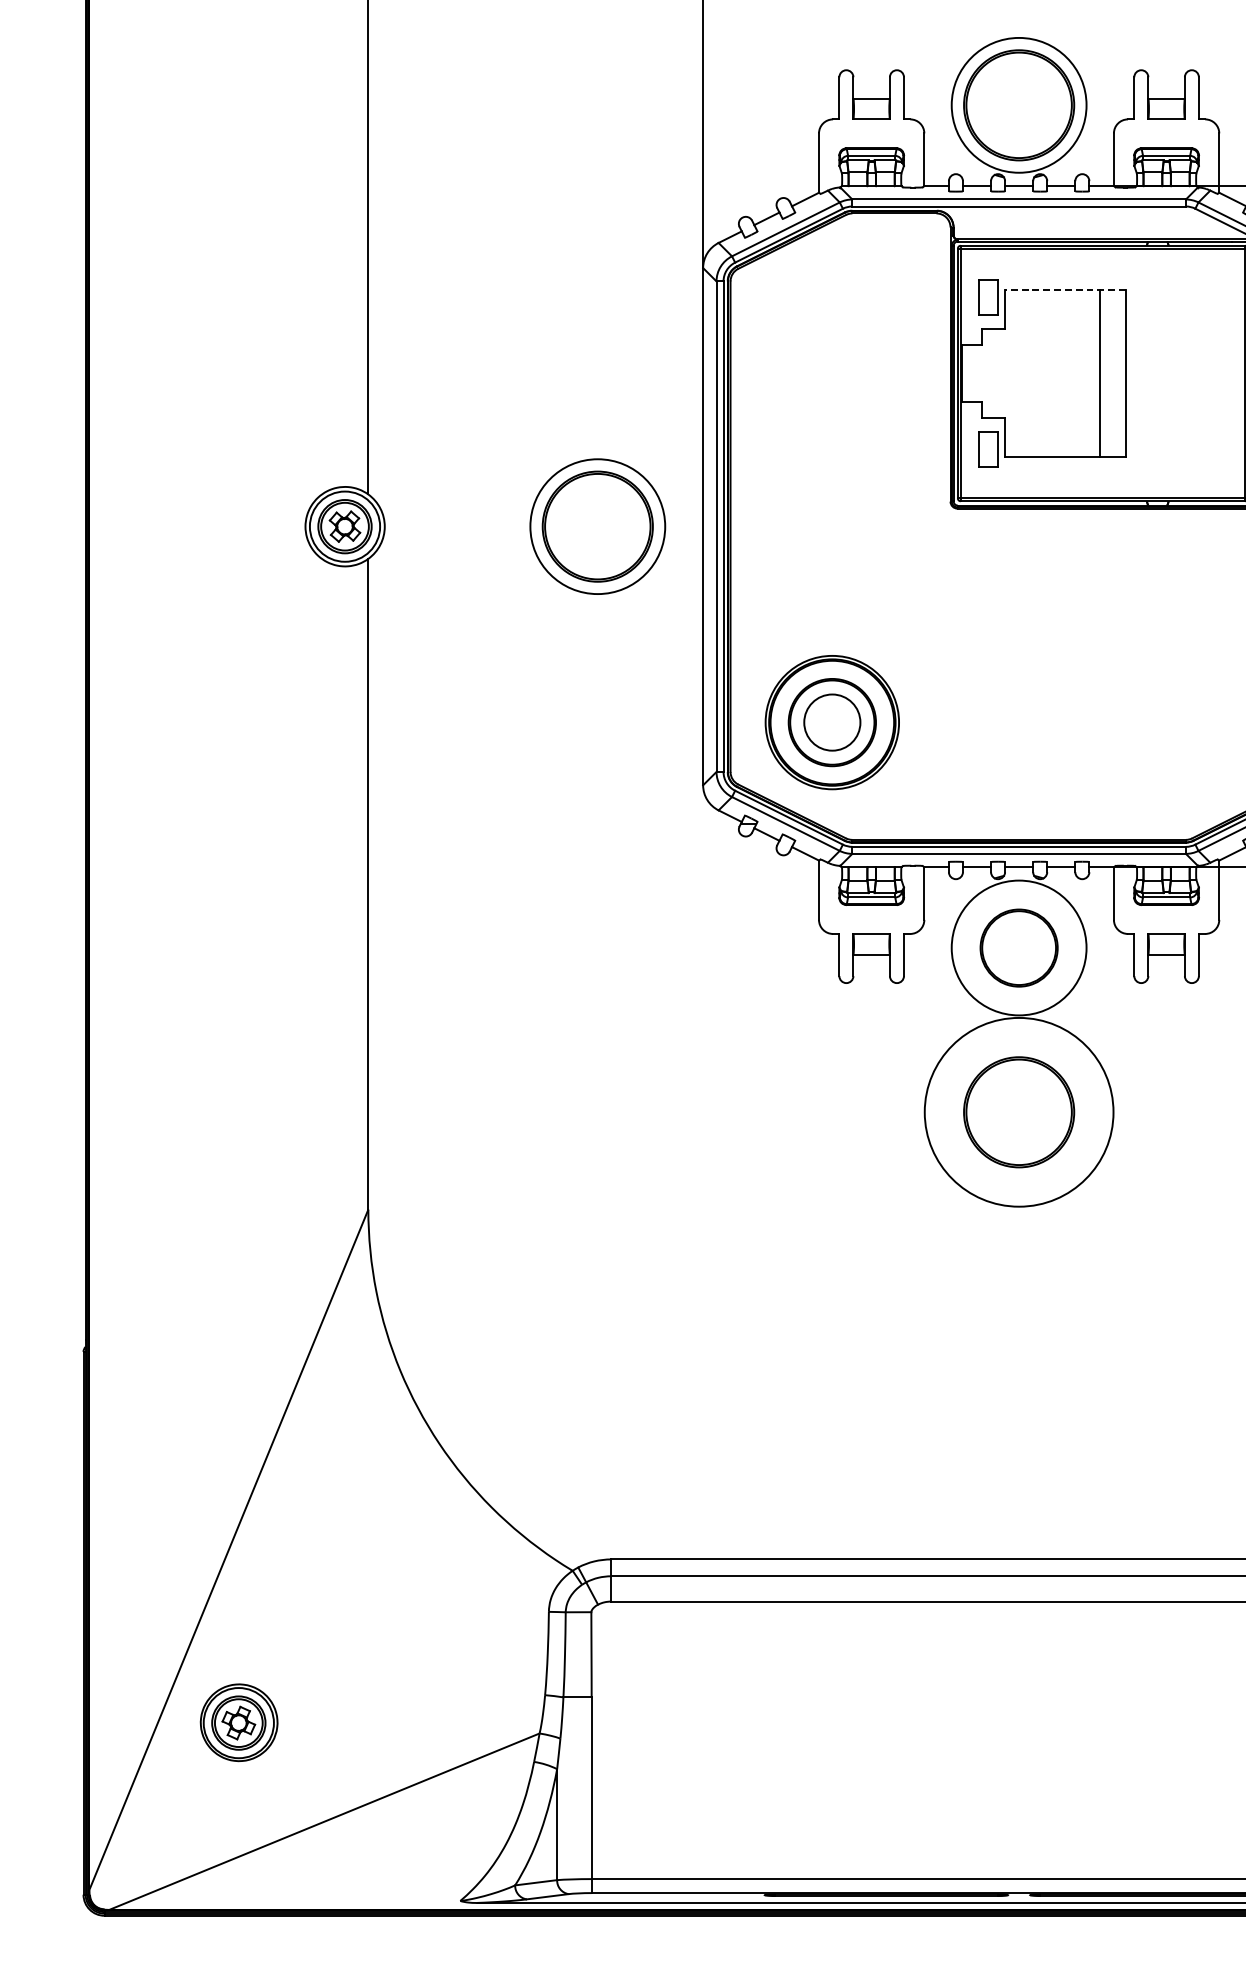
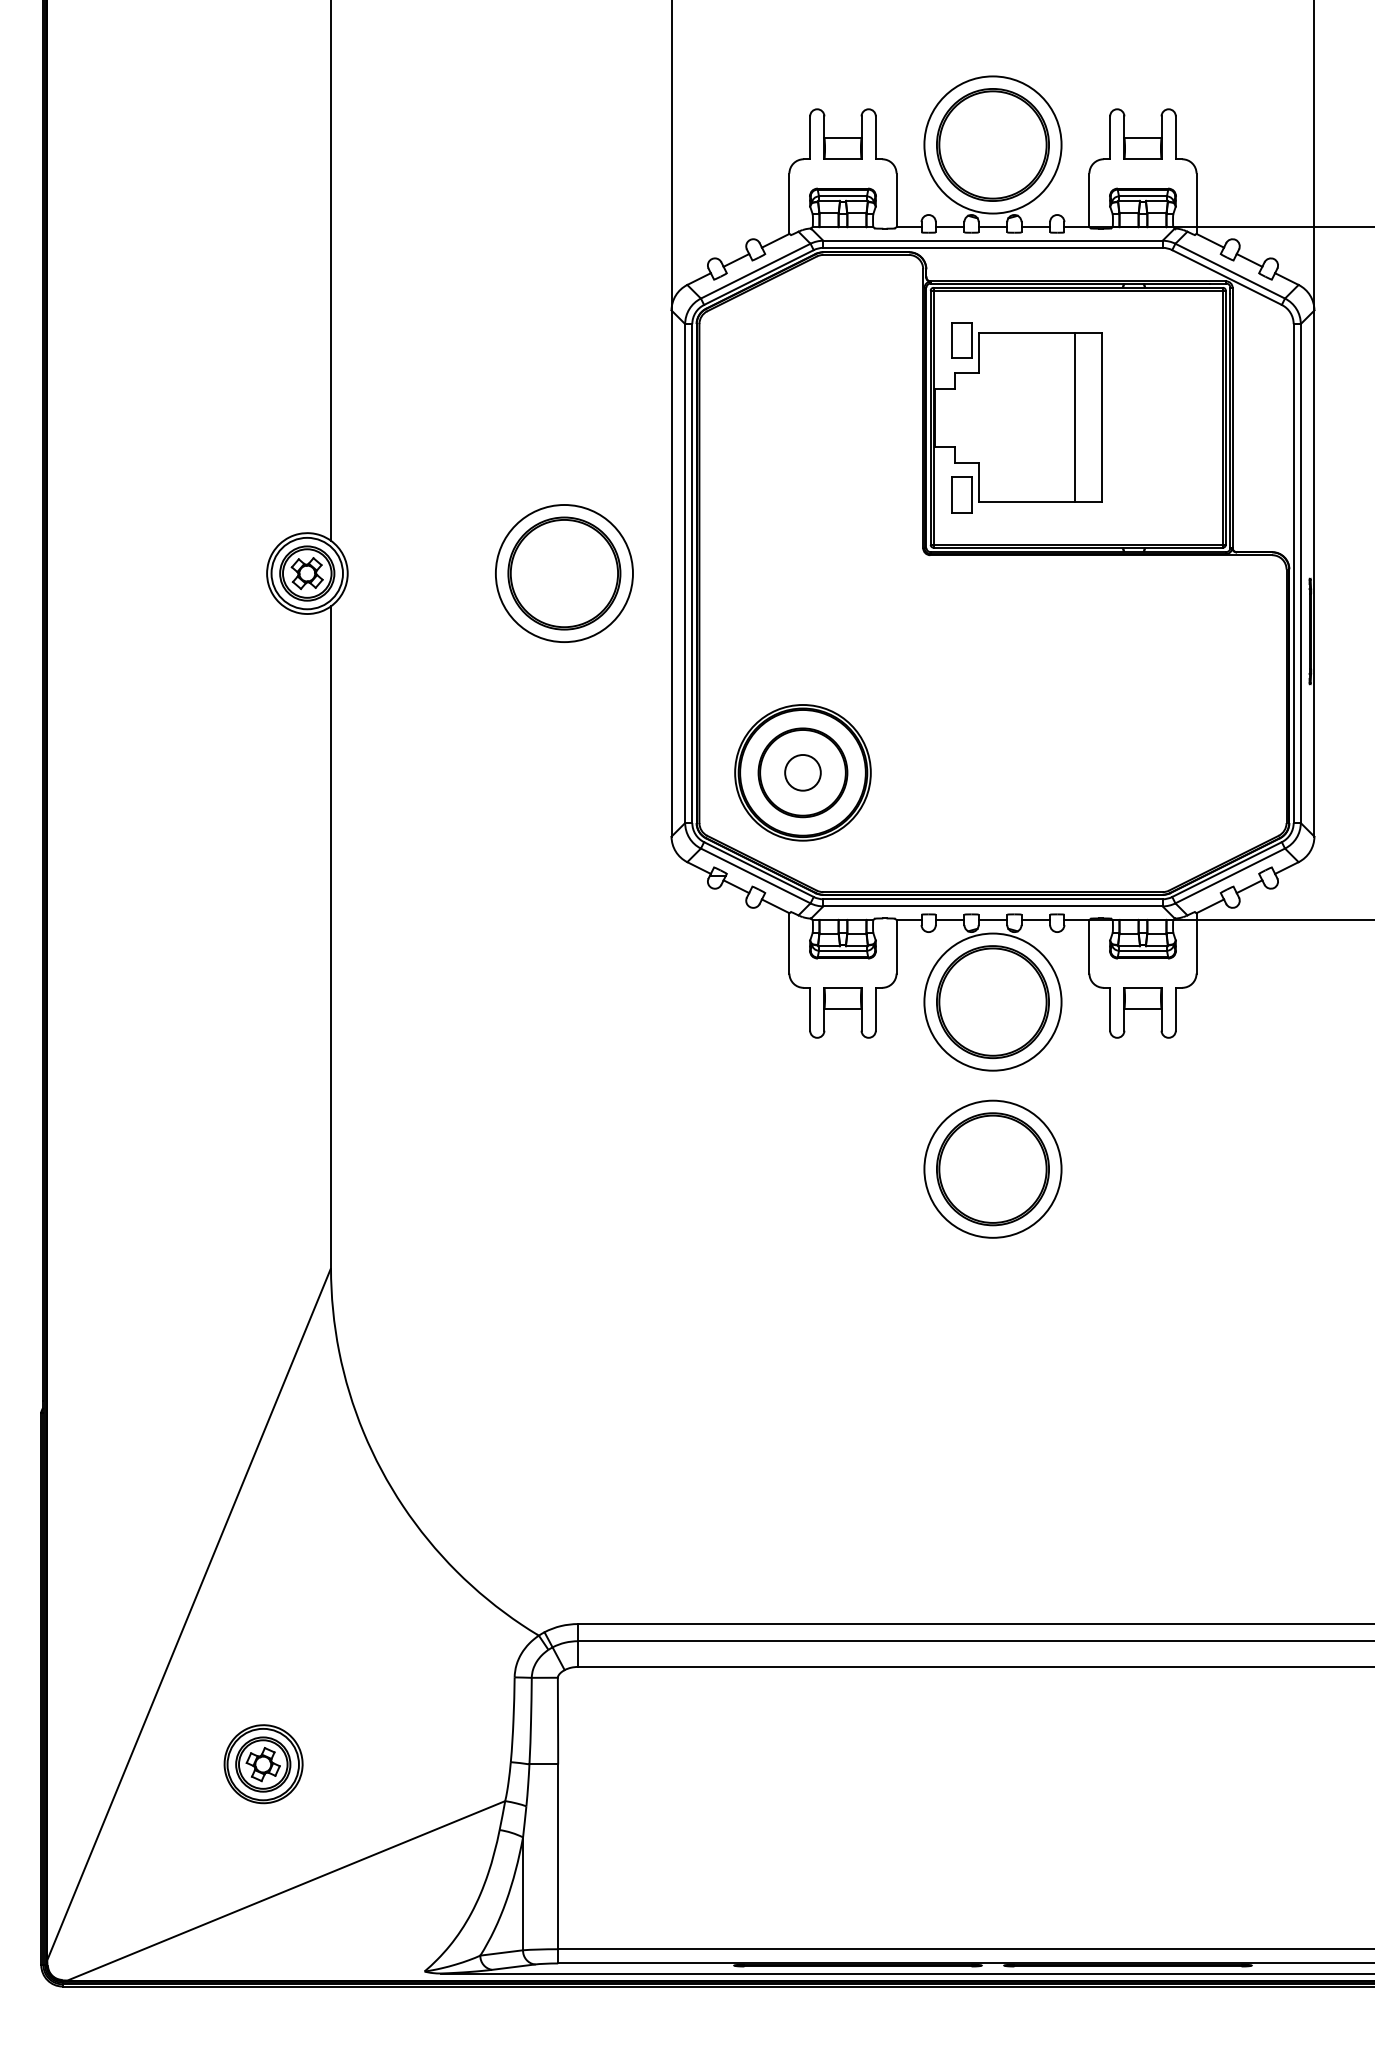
line: (1064, 290) -> (1039, 333), dashed -> solid
circle: (831, 722) -> (802, 772), size x0.62
part: (1018, 948) -> (992, 1002), size x1.43
circle: (1018, 1111) -> (992, 1168), size x0.71
part: (239, 1723) -> (263, 1764), moved

